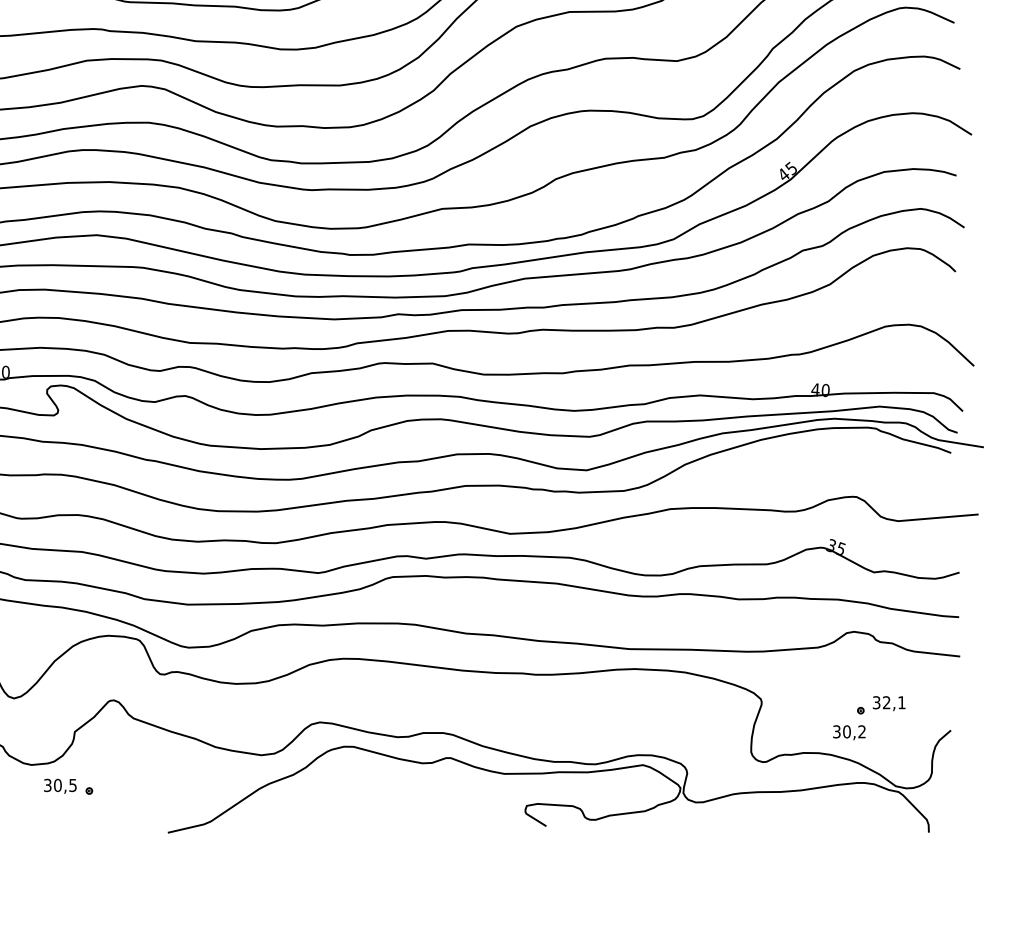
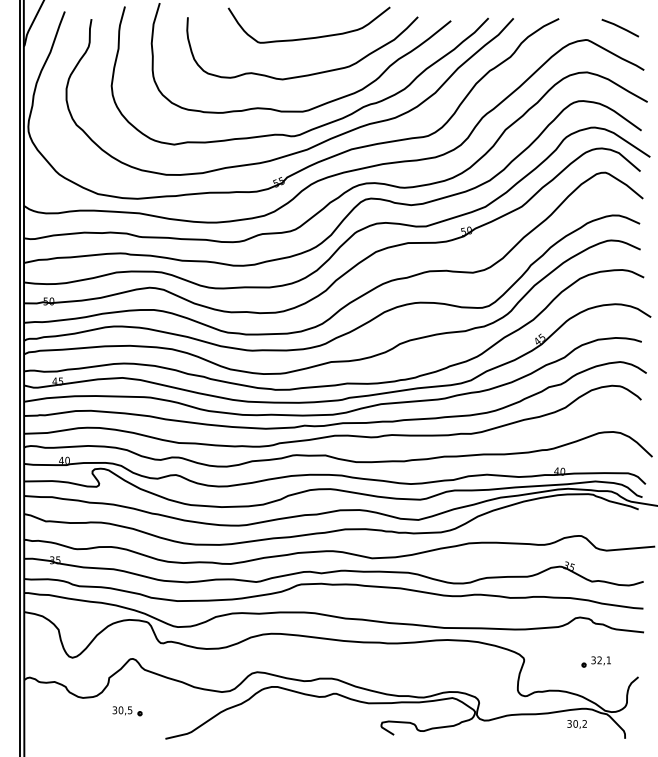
text: (848, 732) -> (576, 724), moved
part: (68, 787) -> (127, 711), moved

